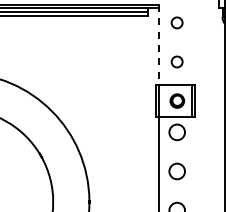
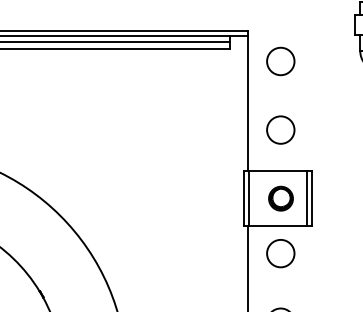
circle: (176, 22) -> (279, 60), size x1.43
line: (158, 45) -> (247, 101), dashed -> solid
circle: (176, 61) -> (279, 129), size x1.43

